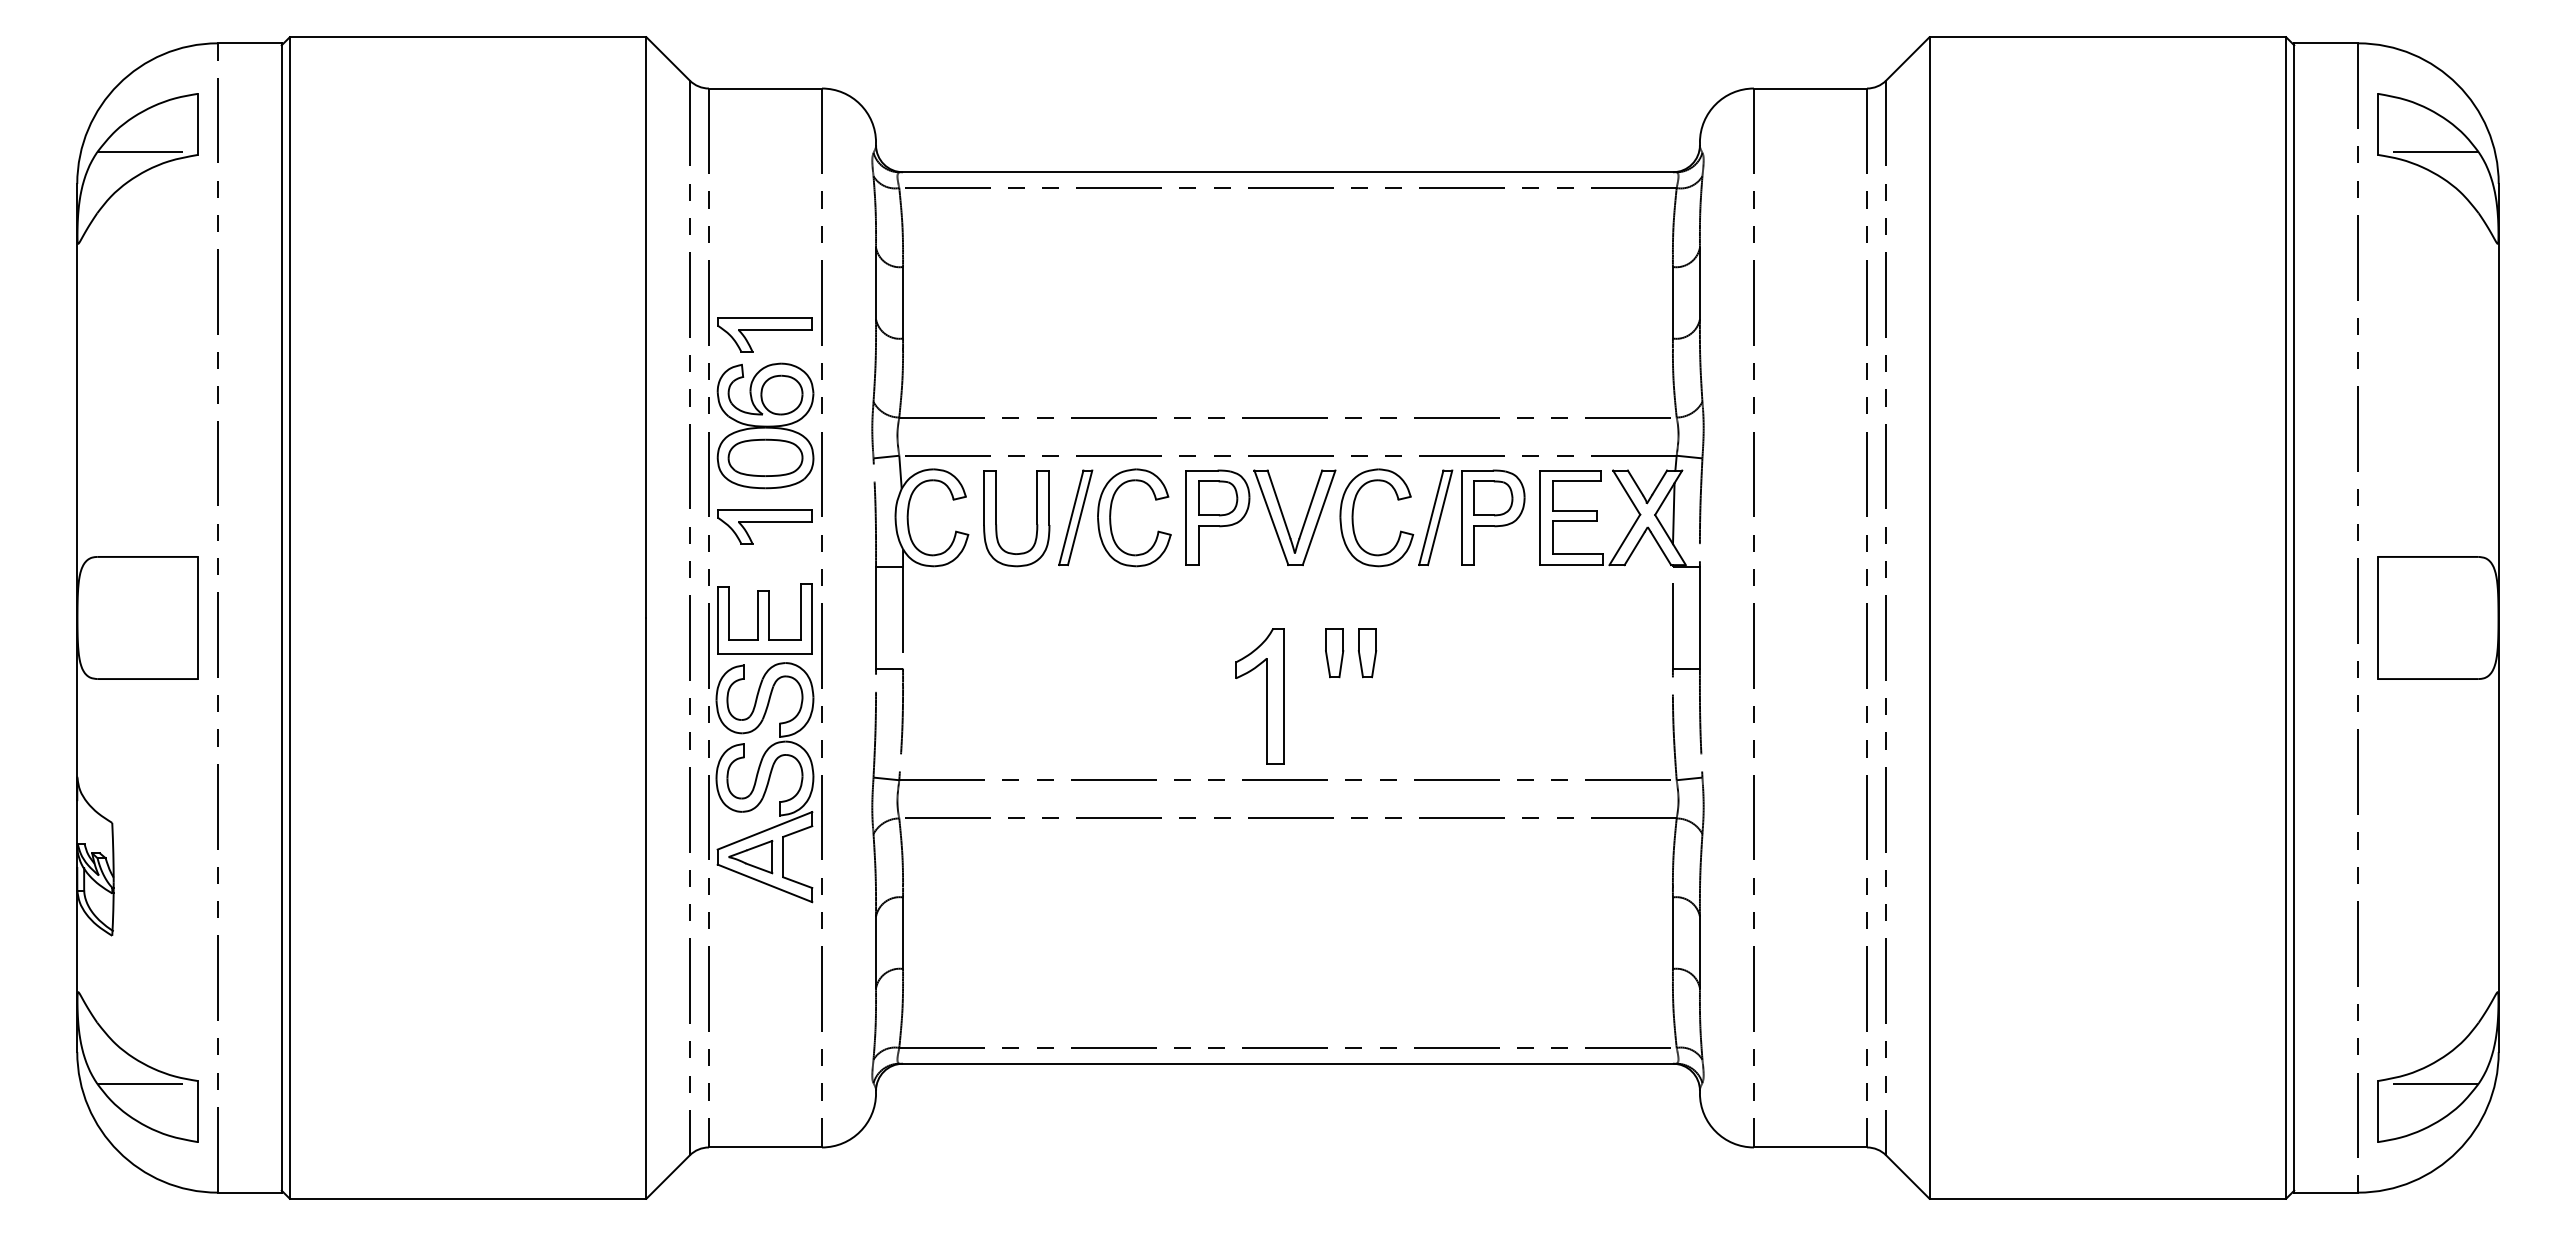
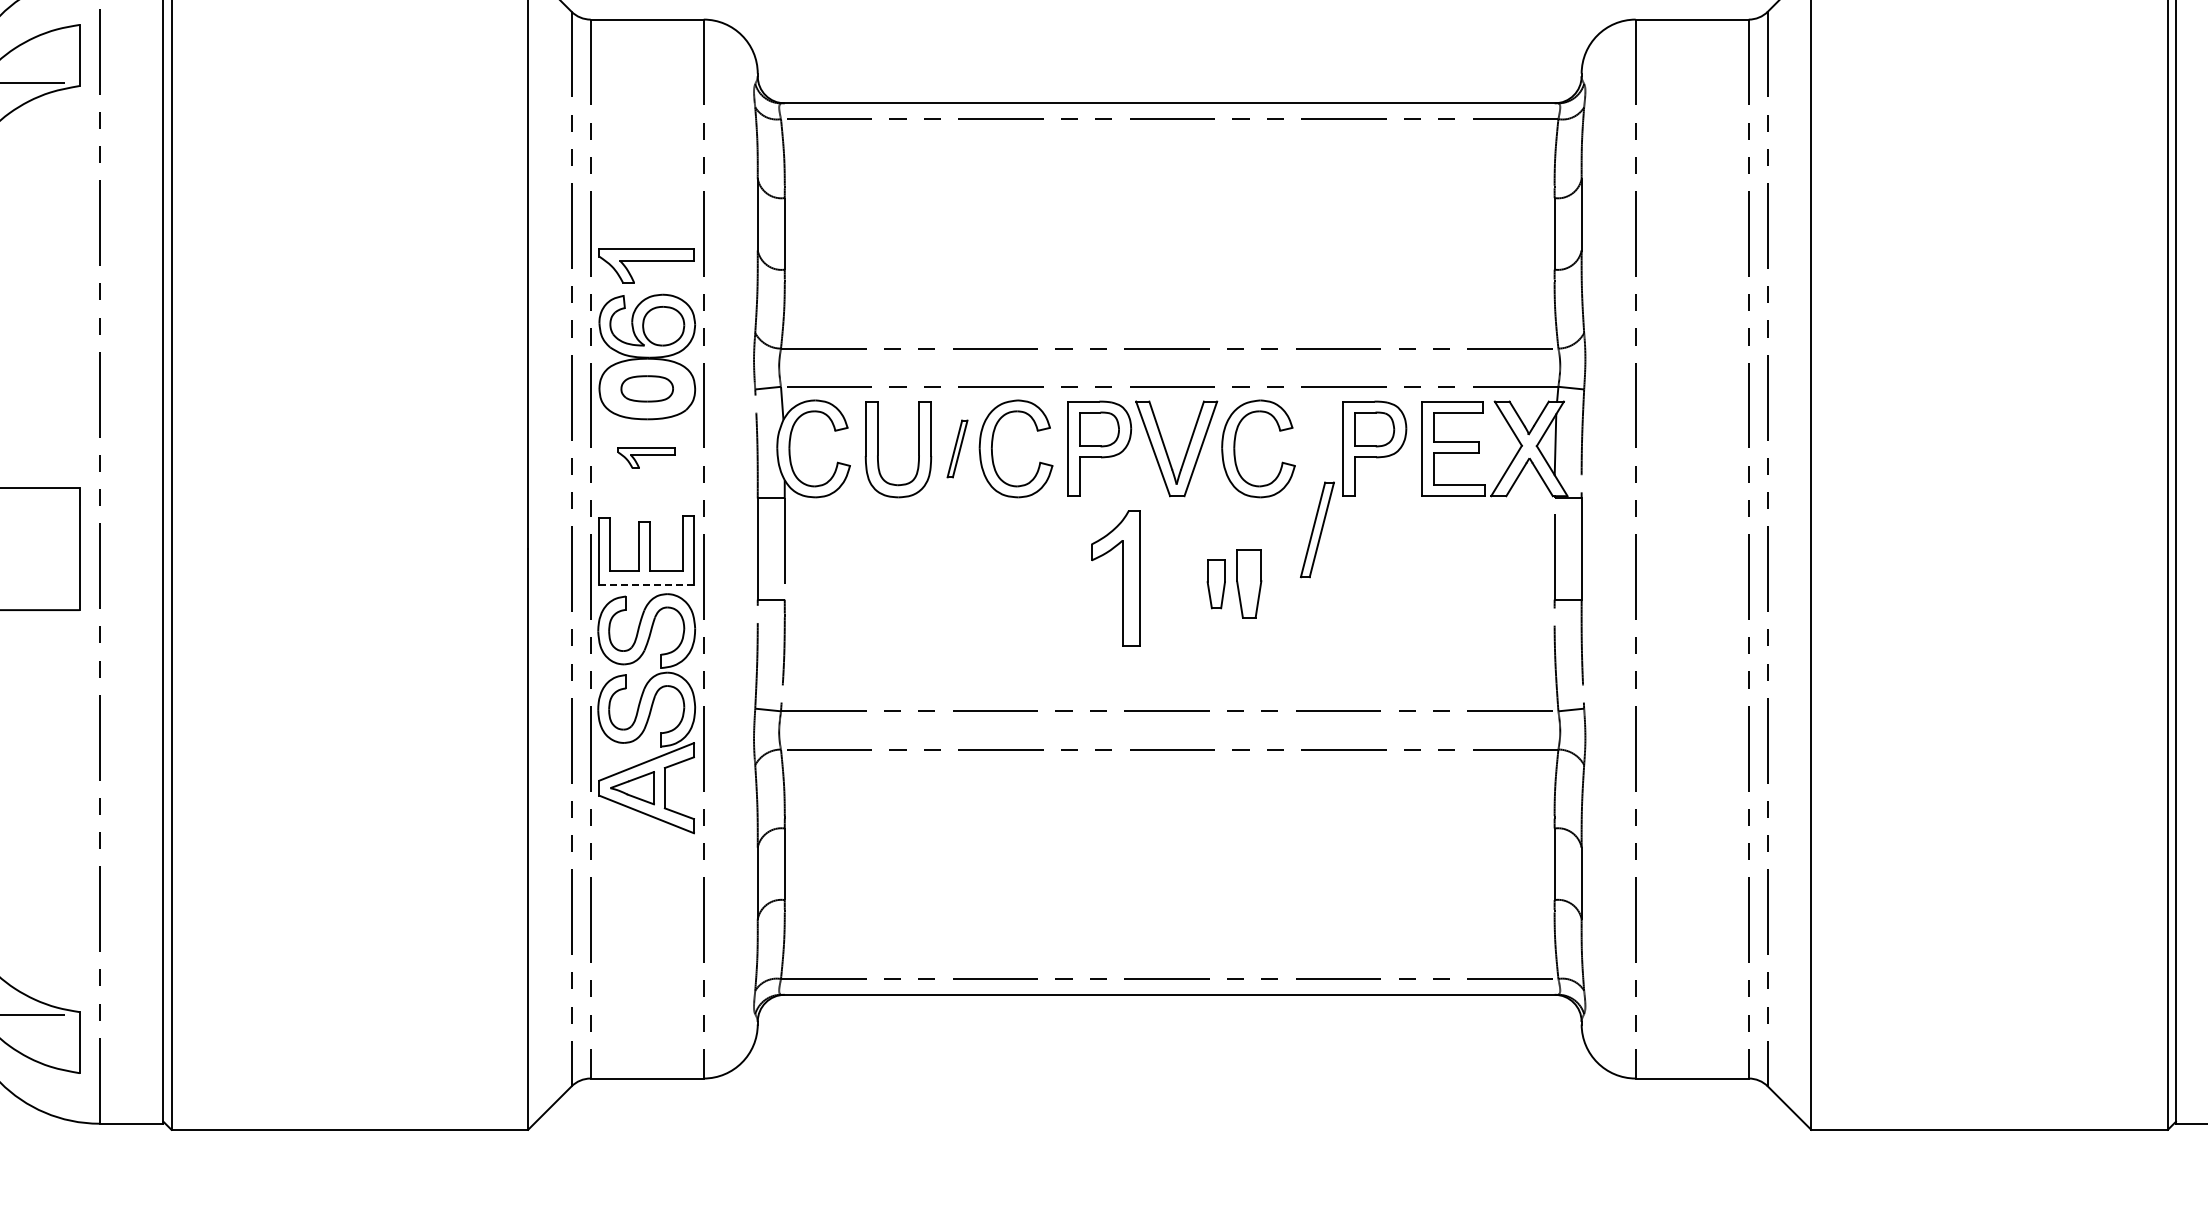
part: (765, 457) -> (647, 388), size x0.7
part: (1075, 517) -> (957, 448), size x0.6
part: (1435, 517) -> (1317, 529), moved
part: (764, 526) -> (646, 457), size x0.6
line: (765, 653) -> (647, 584), solid -> dashed
part: (1367, 653) -> (1249, 584), size x1.4
part: (1266, 696) -> (1122, 578), moved

